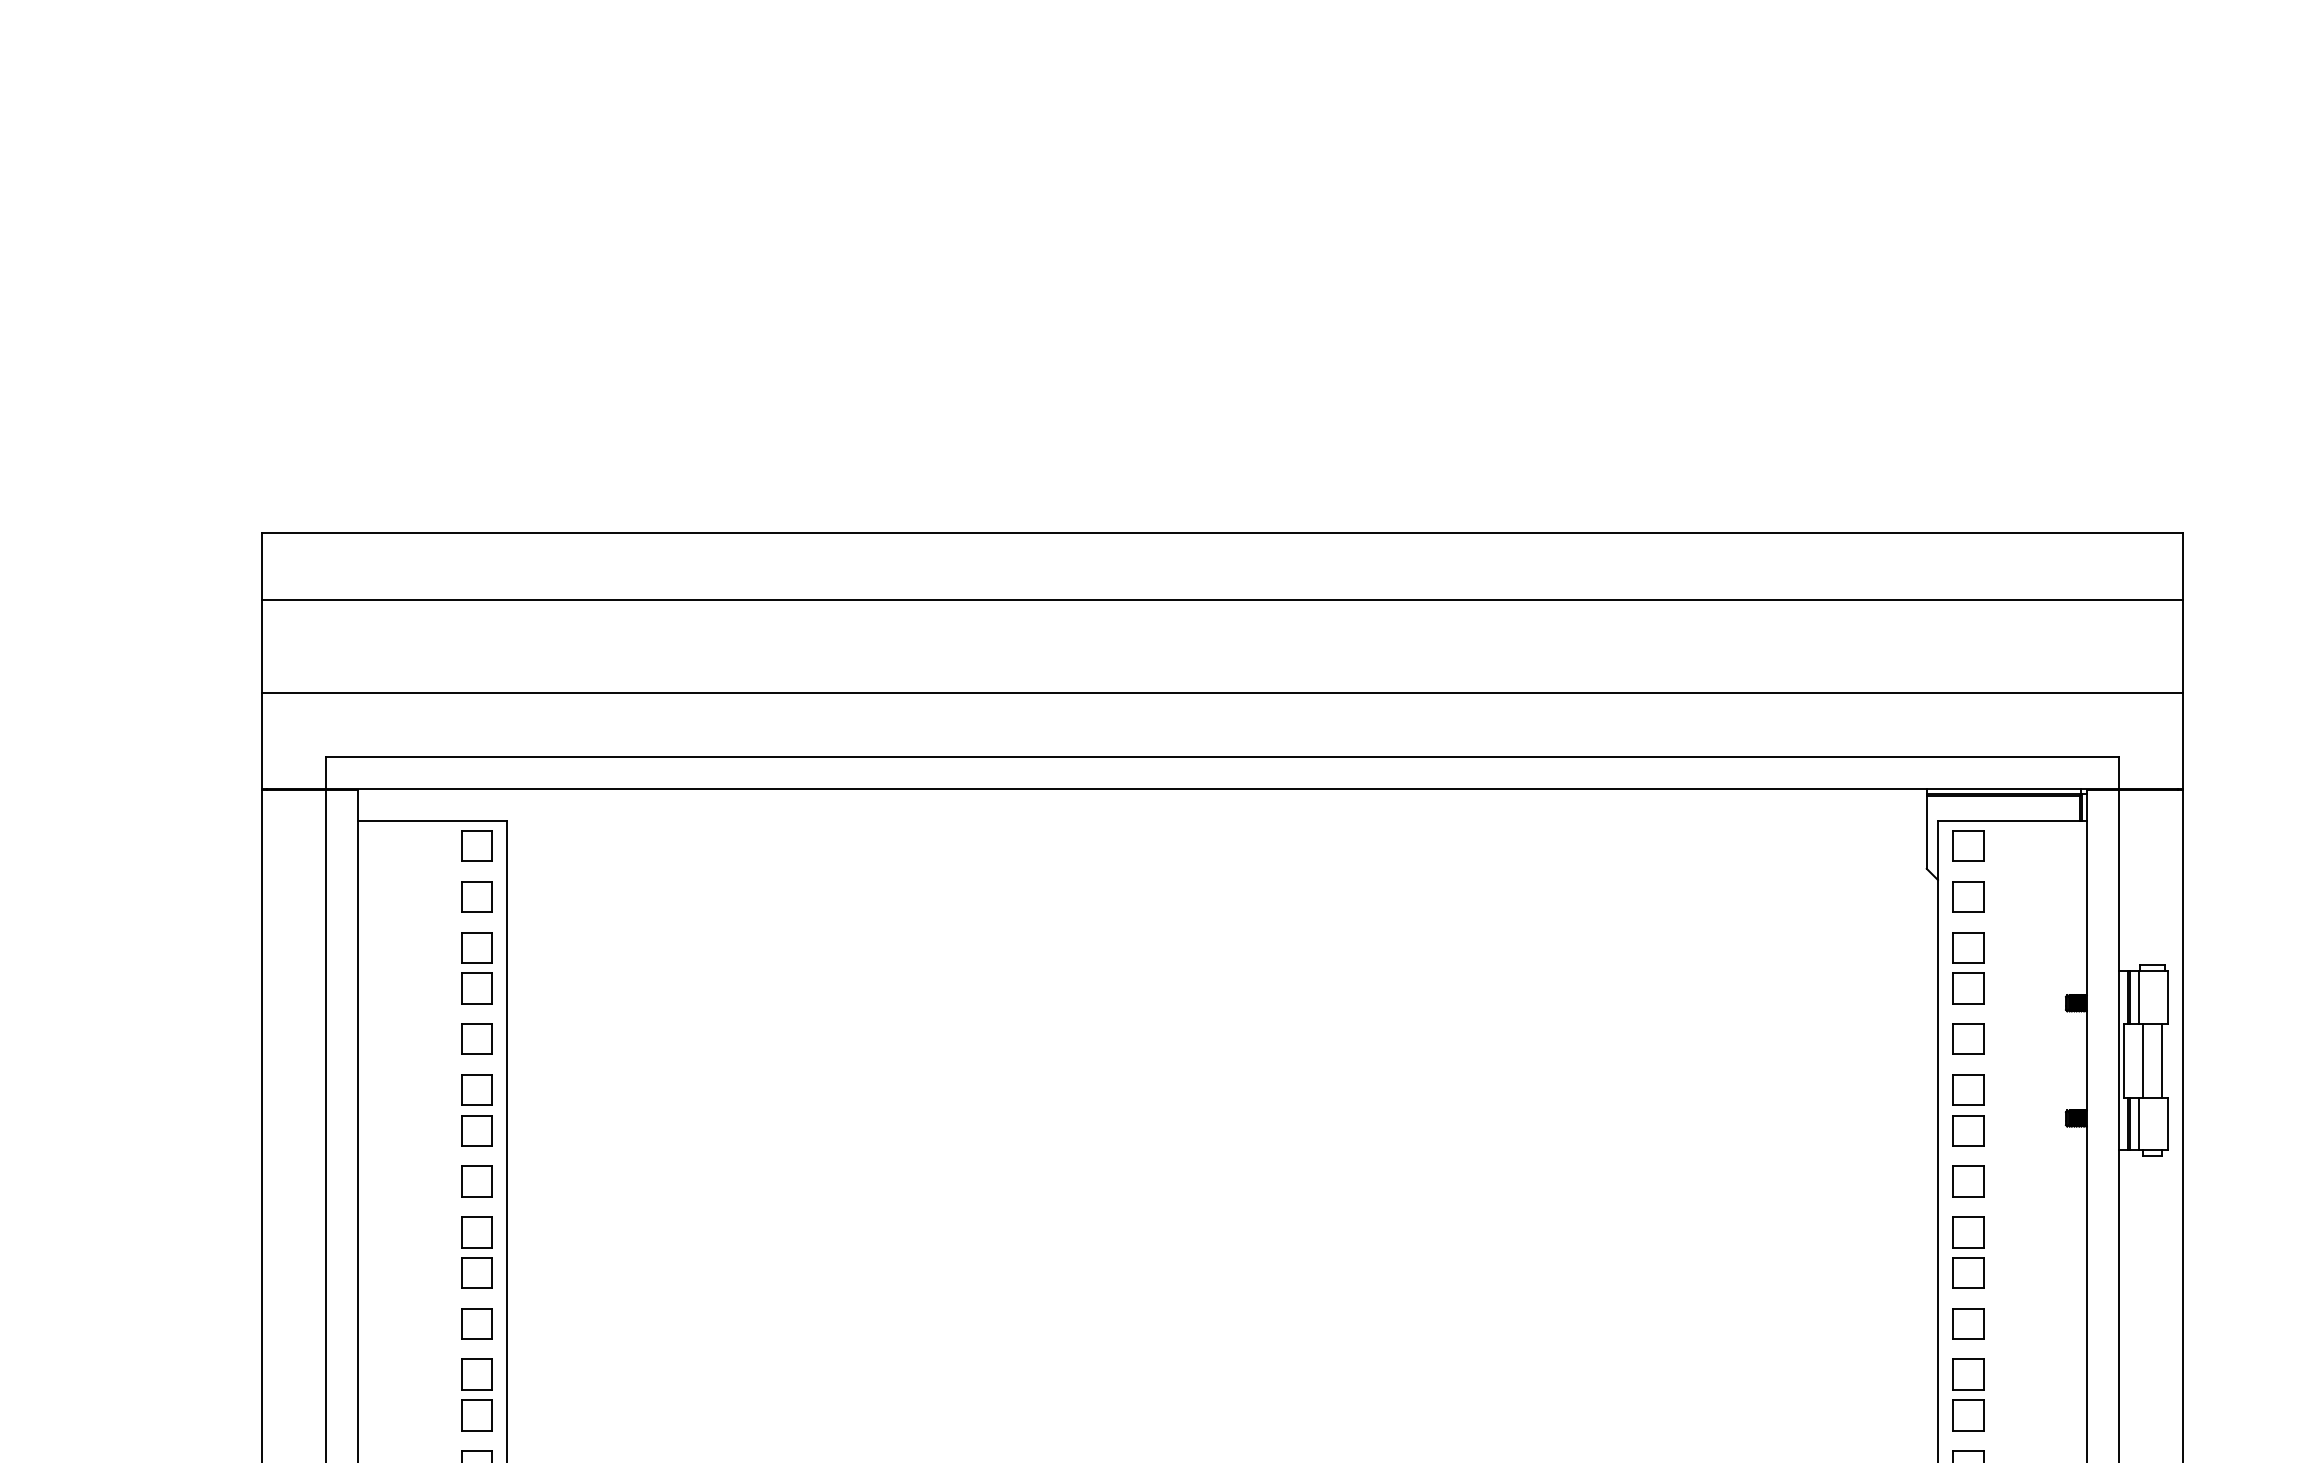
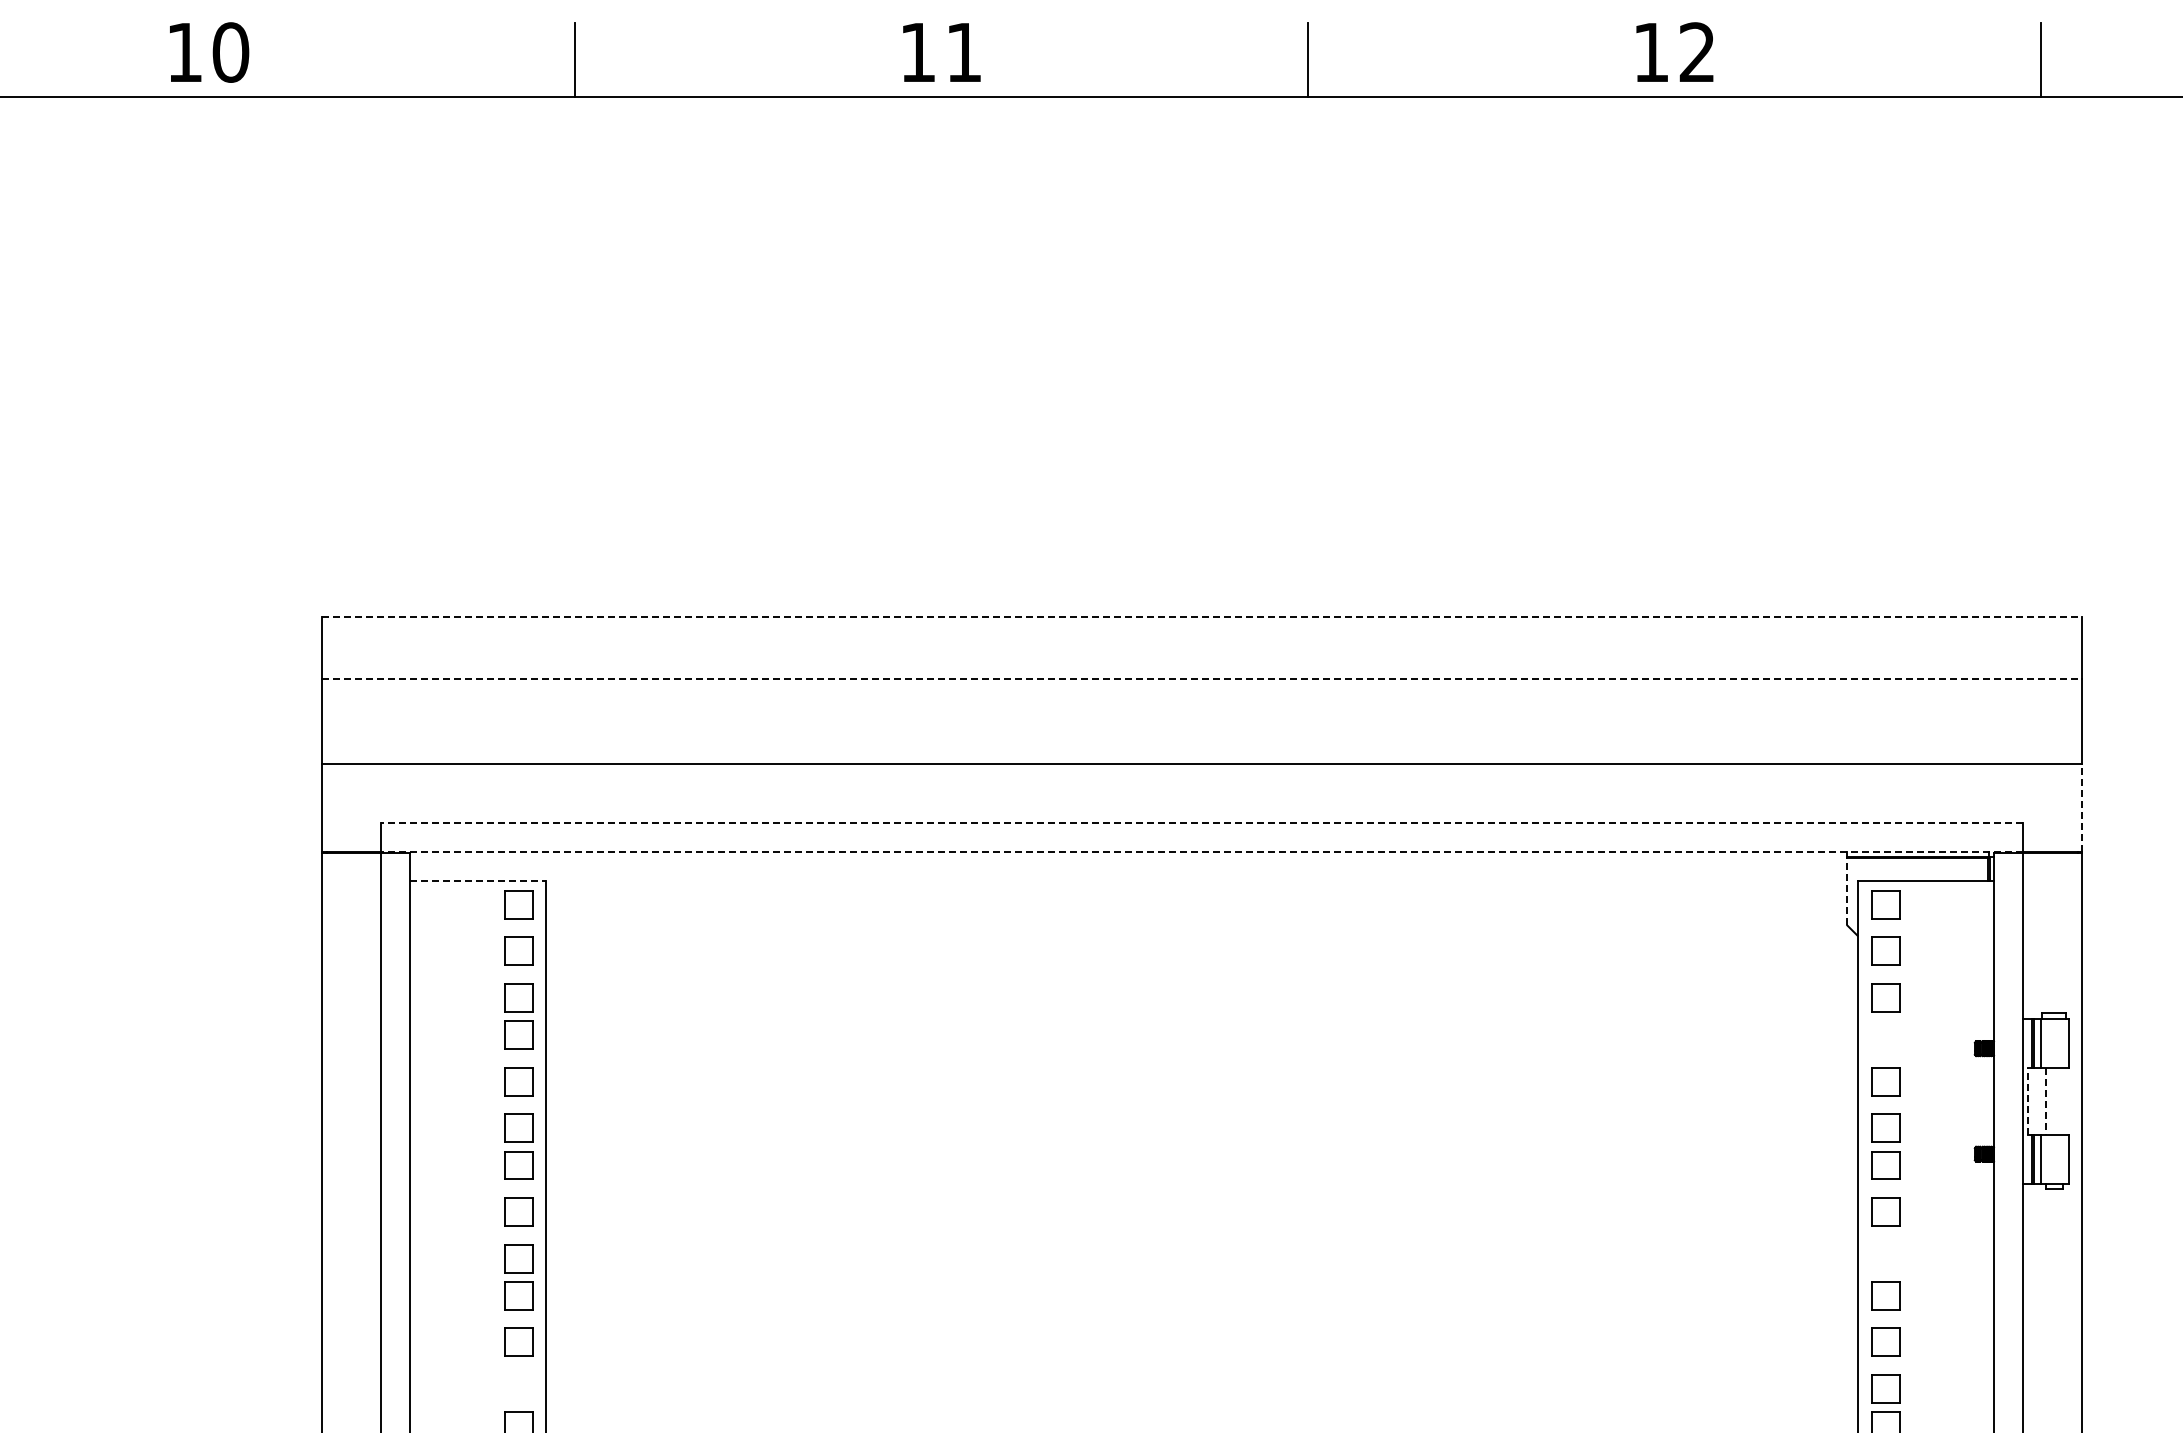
line: (1223, 532) -> (1202, 617), solid -> dashed
line: (1223, 600) -> (1202, 679), solid -> dashed
line: (2182, 741) -> (2081, 808), solid -> dashed
line: (1222, 756) -> (1201, 822), solid -> dashed
line: (1222, 789) -> (1201, 852), solid -> dashed
line: (433, 820) -> (478, 881), solid -> dashed
line: (1926, 831) -> (1847, 891), solid -> dashed
part: (1968, 987) -> (1885, 1034), removed
line: (2123, 1060) -> (2027, 1101), solid -> dashed
line: (2143, 1060) -> (2045, 1101), solid -> dashed
line: (2161, 1060) -> (2062, 1101), removed
part: (1968, 1232) -> (1885, 1258), removed
part: (476, 1374) -> (518, 1388), removed

